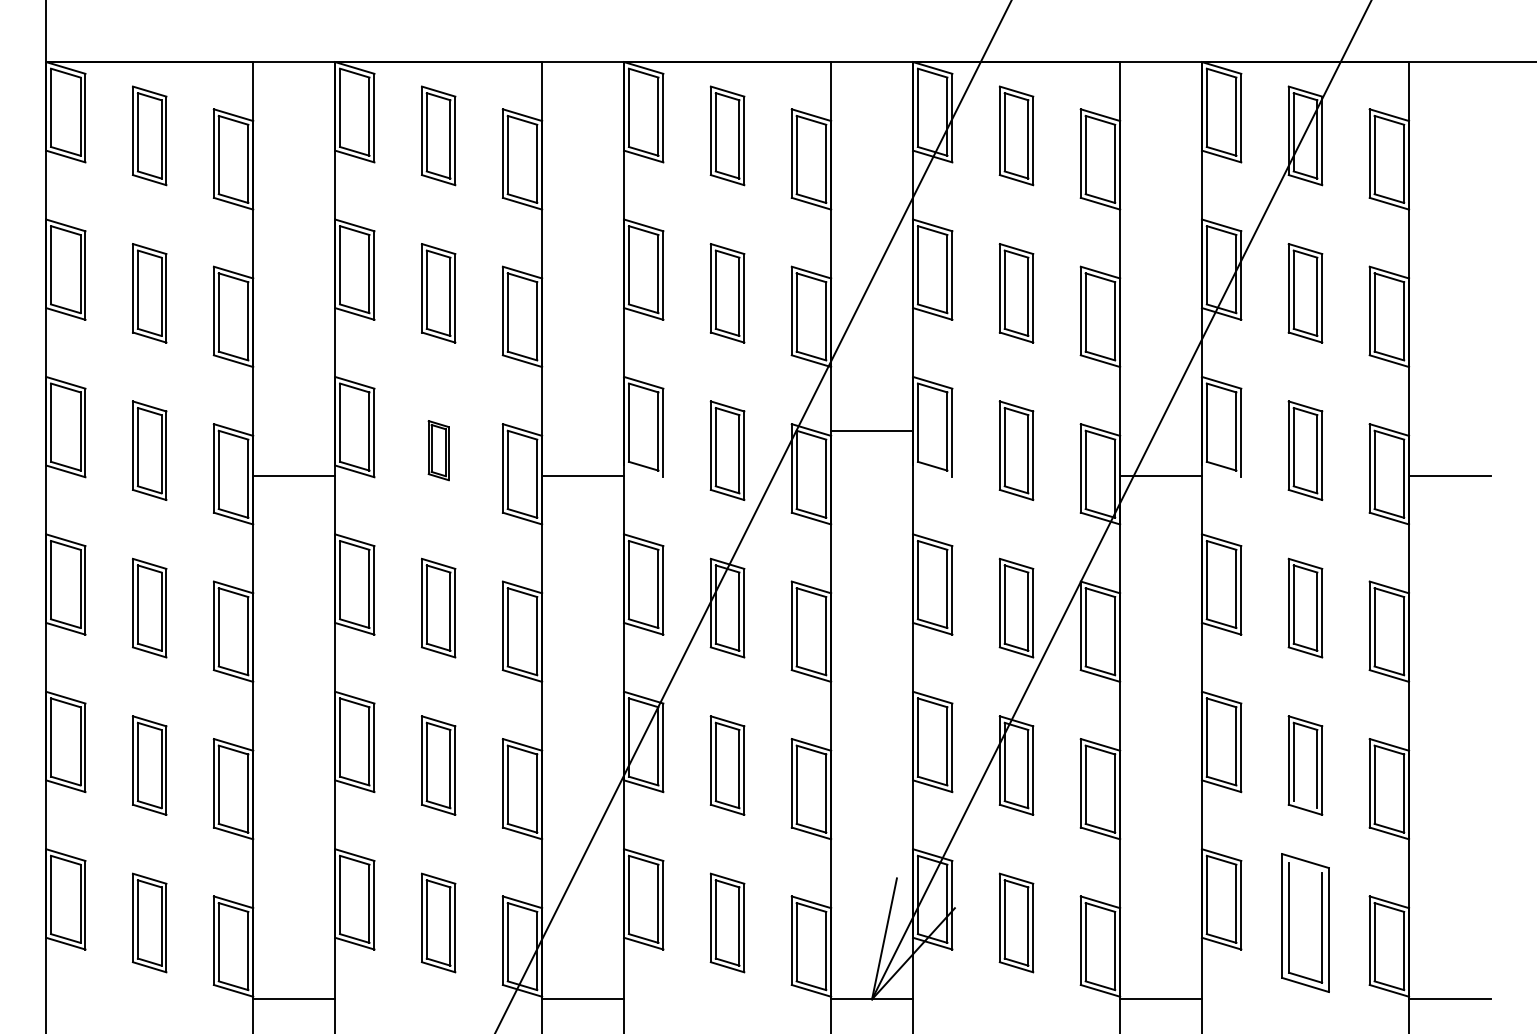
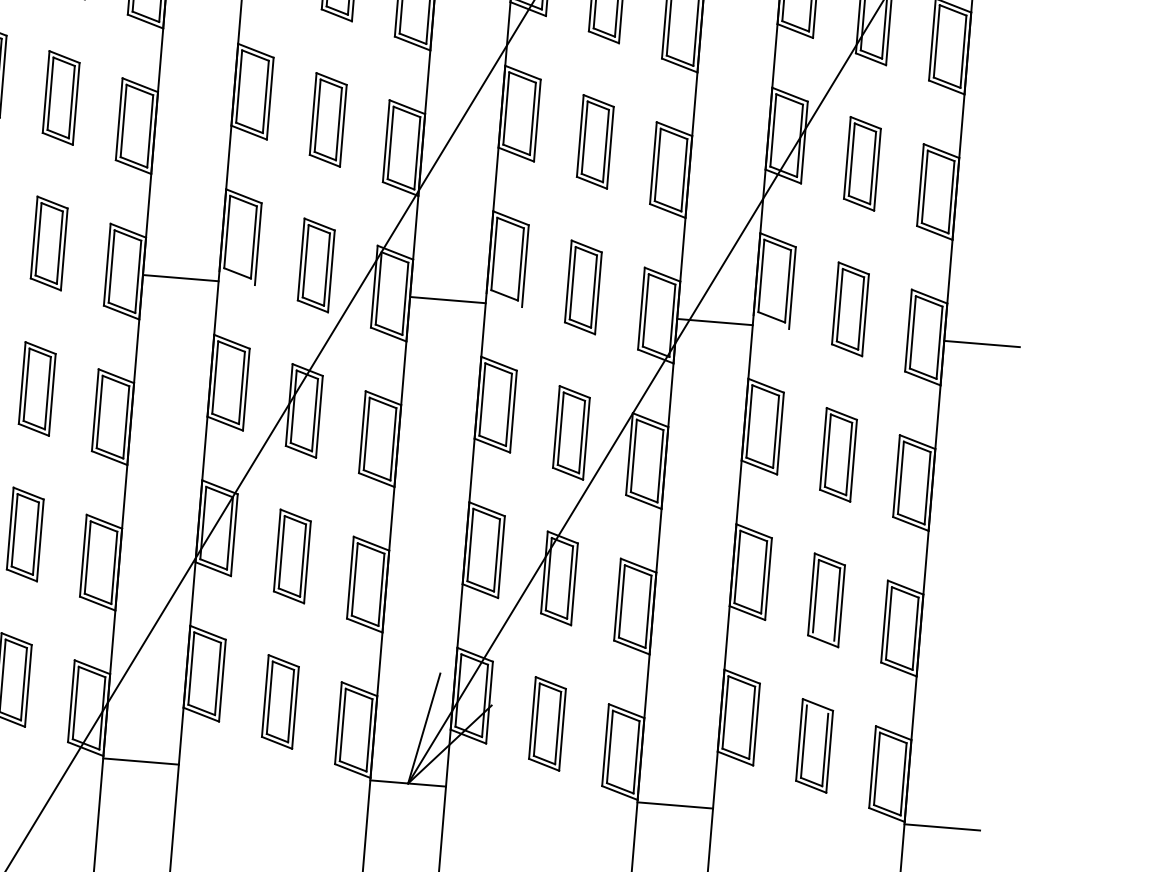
line: (872, 431) -> (448, 300), moved
part: (438, 450) -> (49, 243), size x1.67
part: (1305, 922) -> (814, 745), size x0.71

